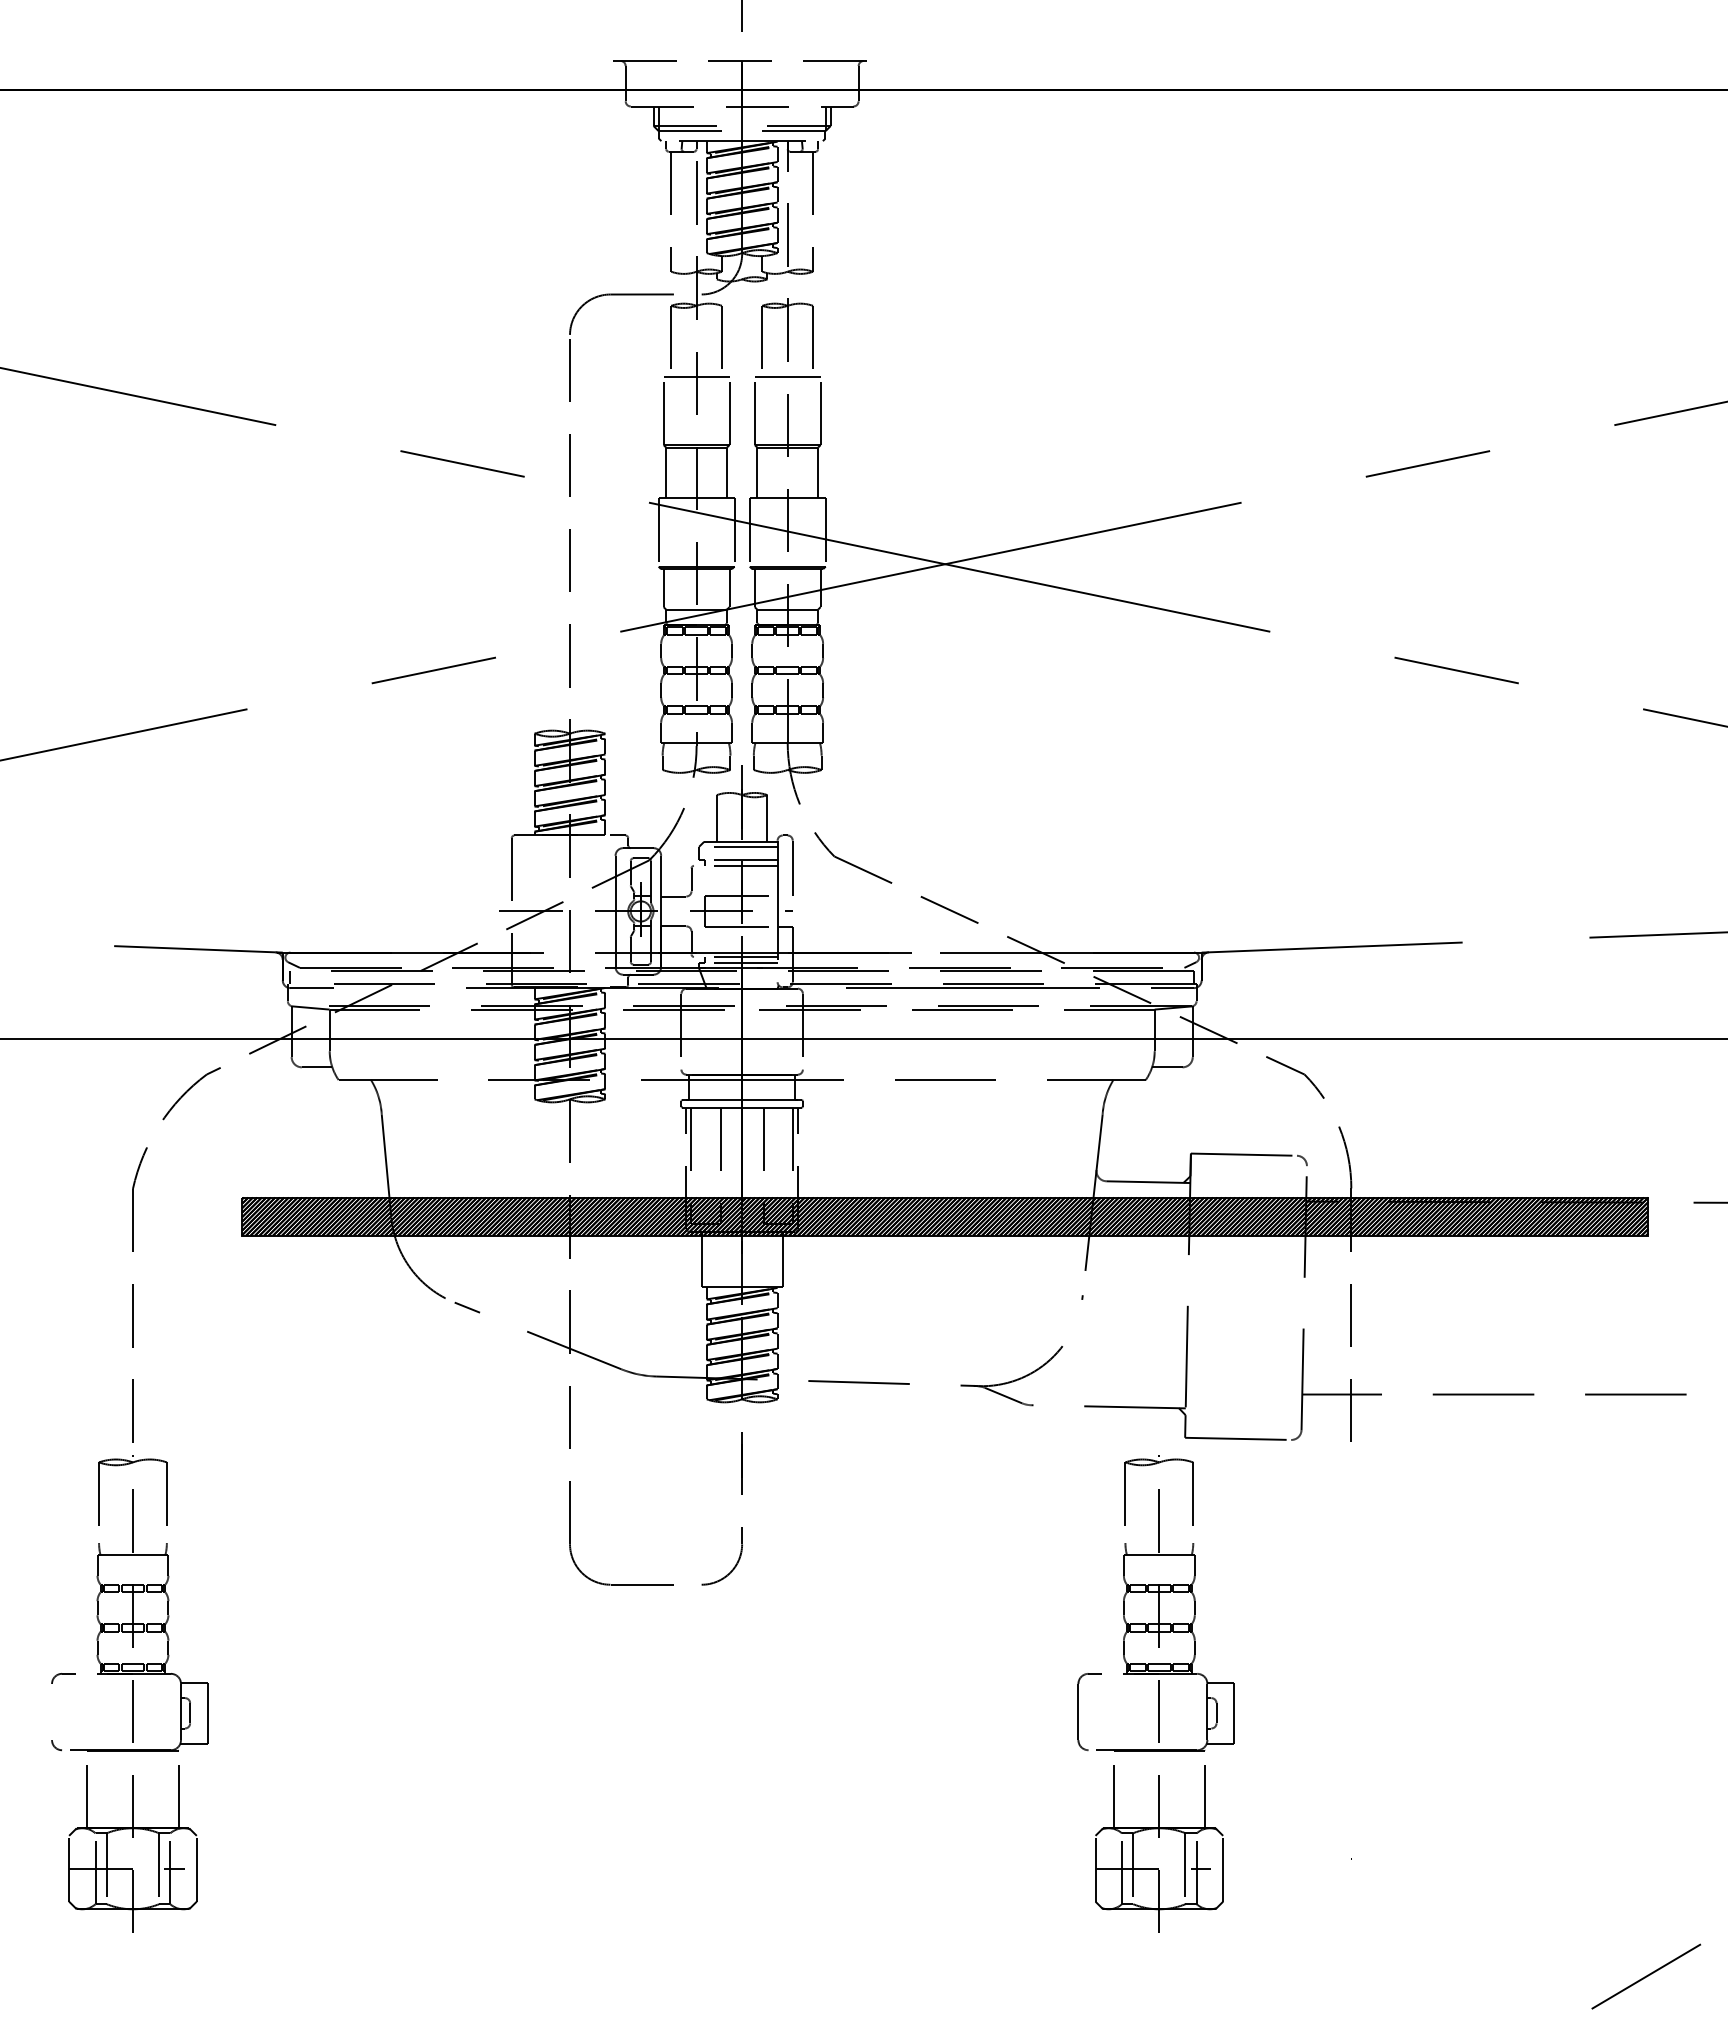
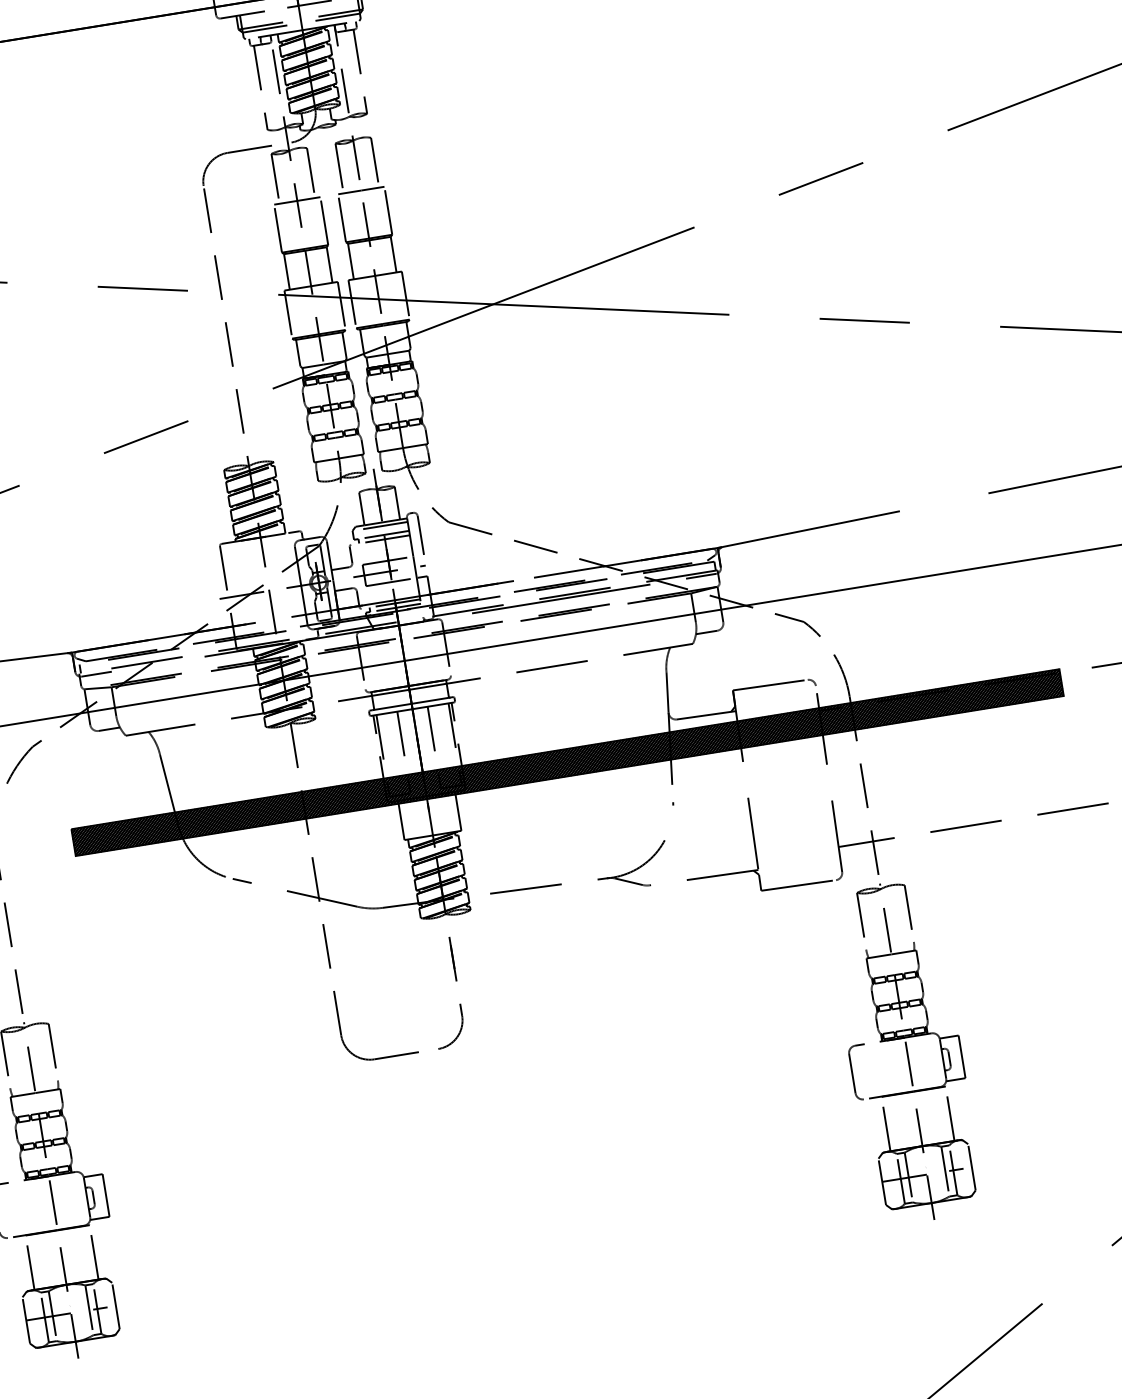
part: (1155, 1693) -> (904, 1051), moved

